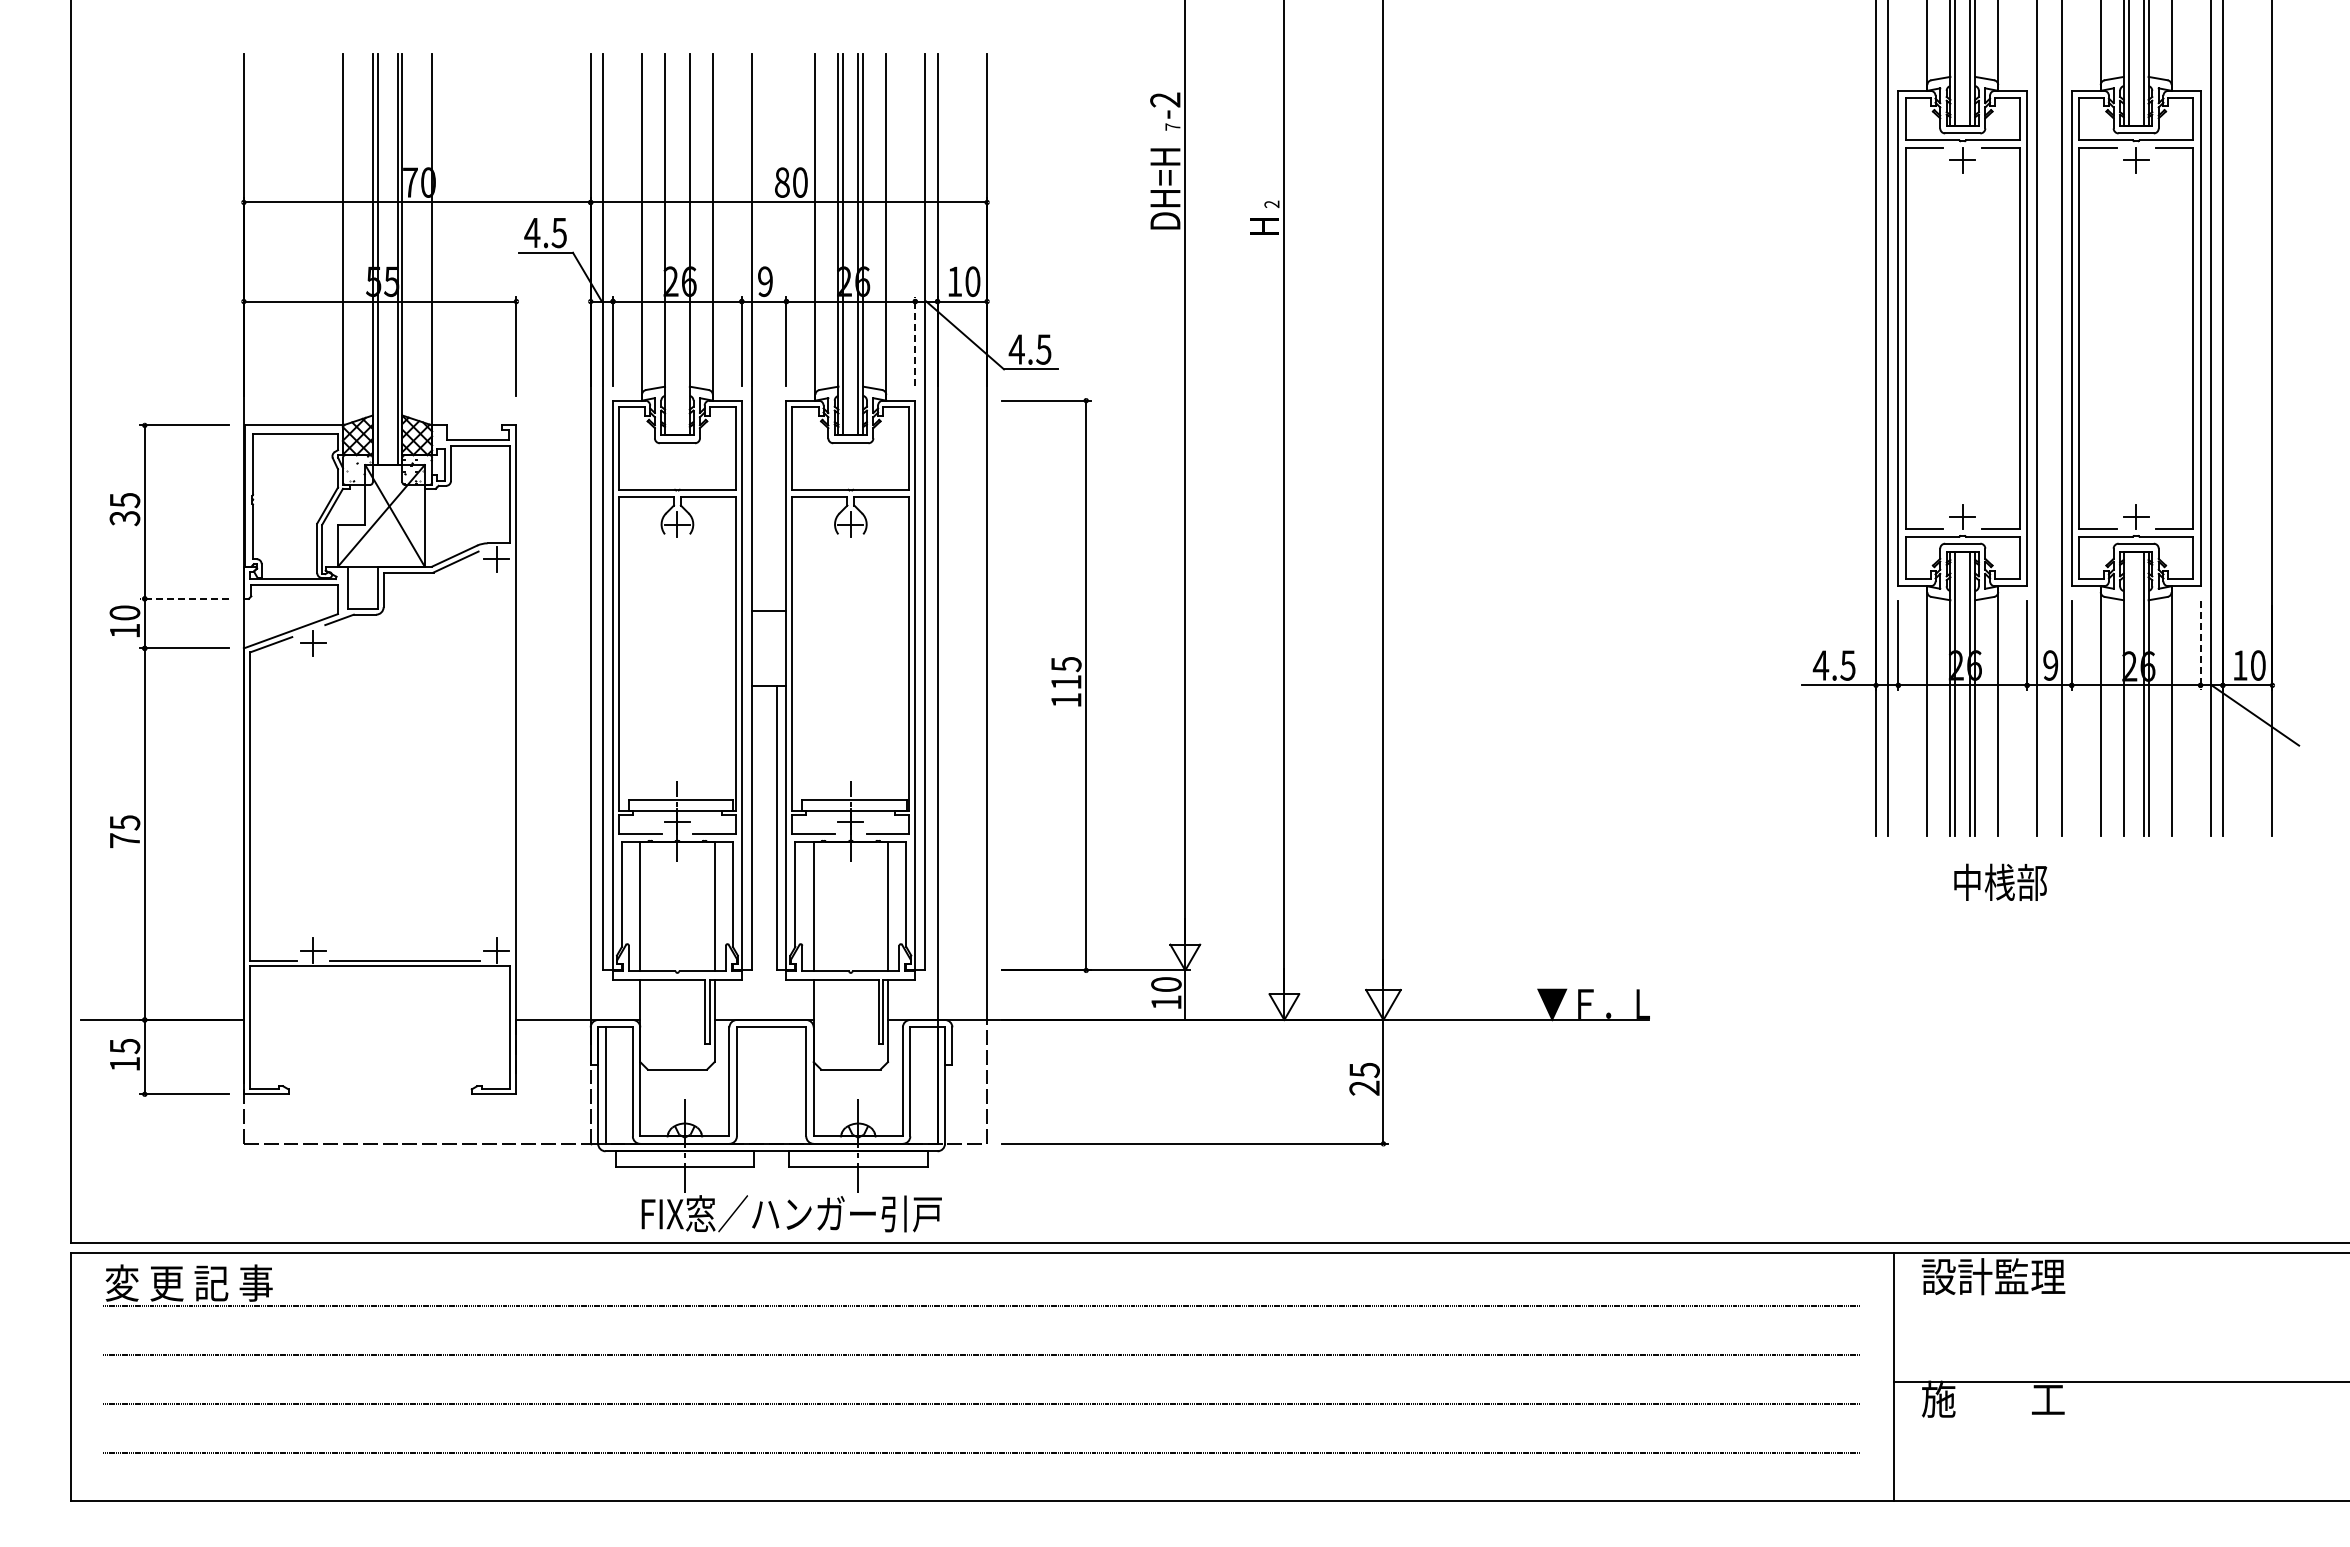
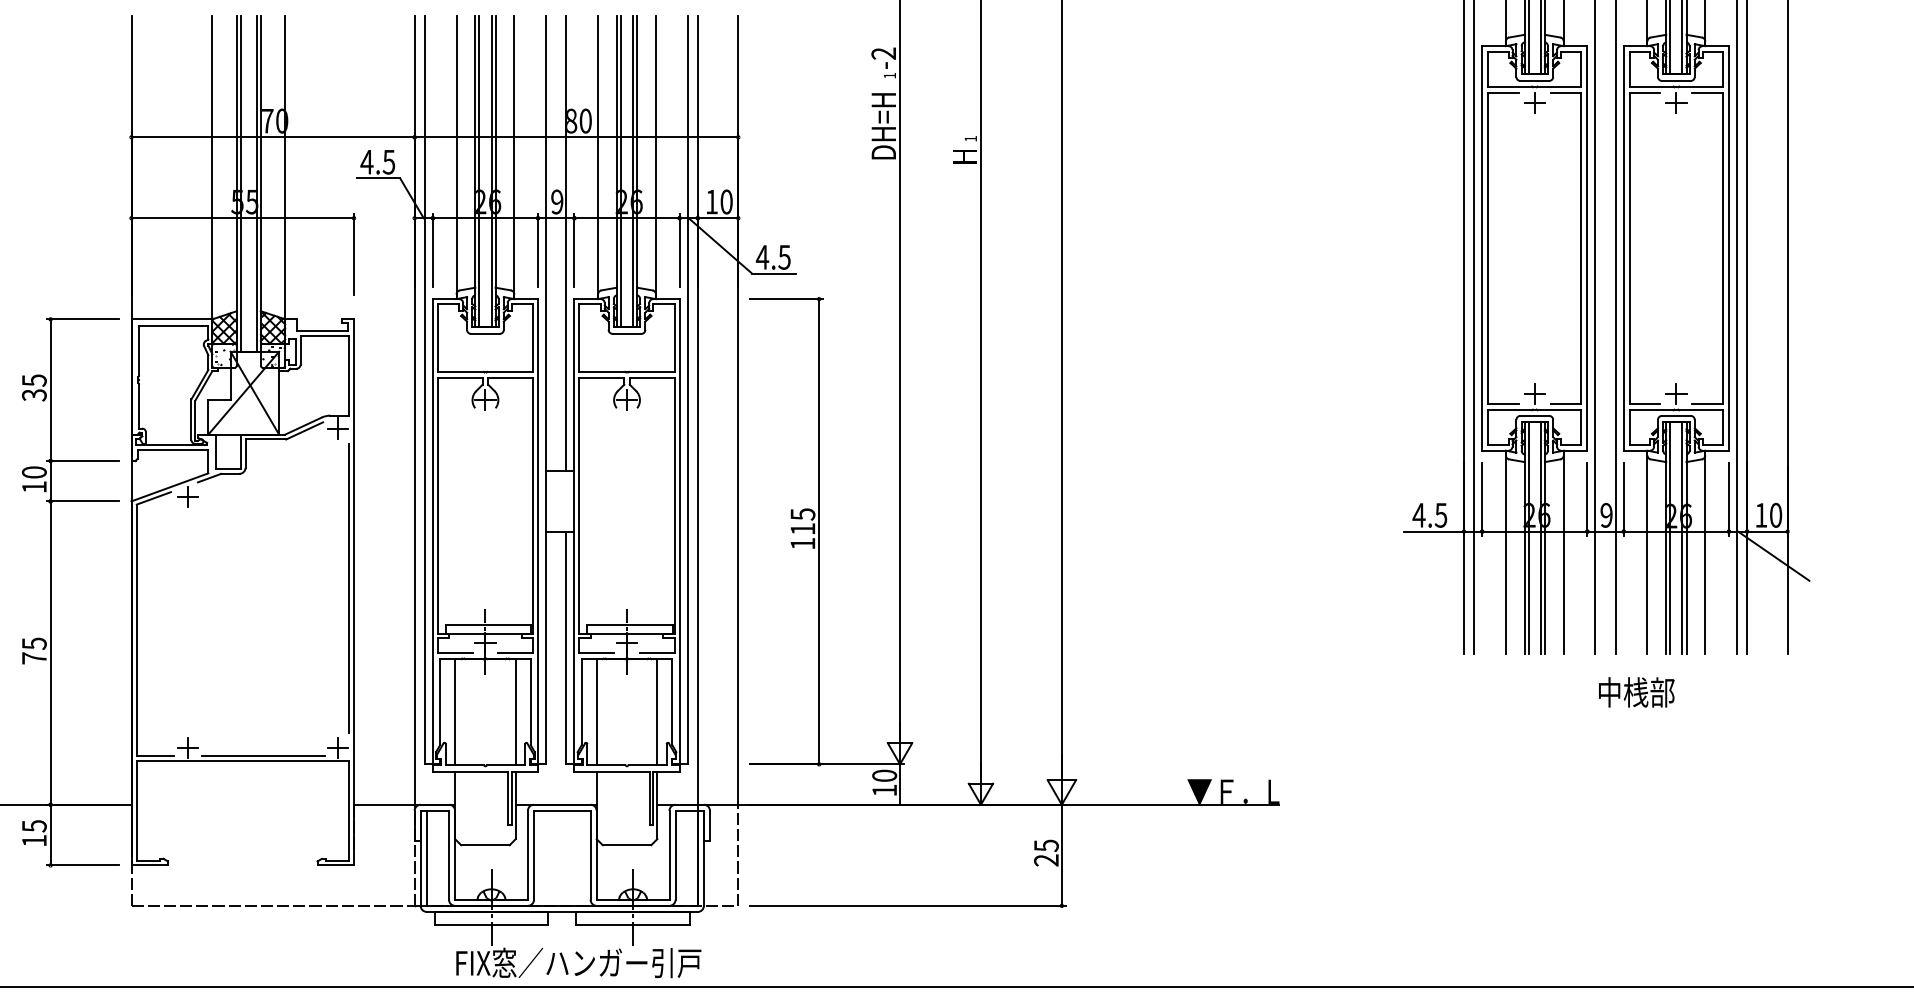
text: (1172, 126) -> (889, 75), 7 -> 1
text: (1271, 204) -> (970, 138), 2 -> 1
line: (670, 244) -> (479, 171), added
line: (684, 244) -> (491, 171), added
line: (776, 332) -> (566, 243), added
line: (915, 341) -> (679, 250), dashed -> solid
line: (184, 598) -> (83, 460), dashed -> solid
line: (2200, 645) -> (1728, 499), dashed -> solid
line: (2128, 693) -> (1670, 538), added
line: (509, 754) -> (348, 588), added
text: (2000, 881) -> (1636, 691), moved

